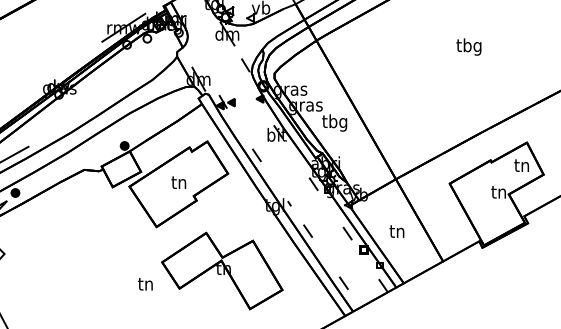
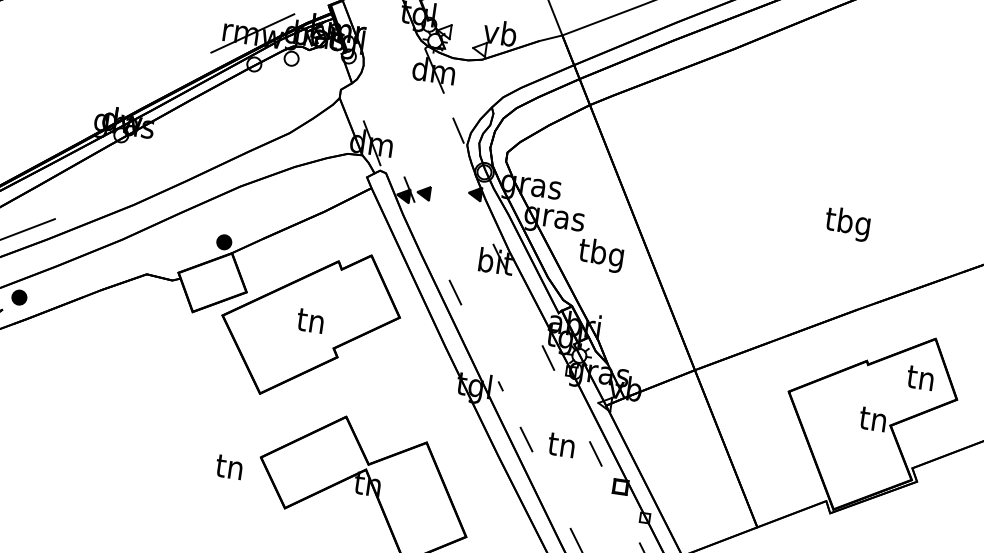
text: (468, 46) -> (846, 223), moved
text: (396, 231) -> (560, 445), moved
text: (145, 284) -> (229, 467), moved

